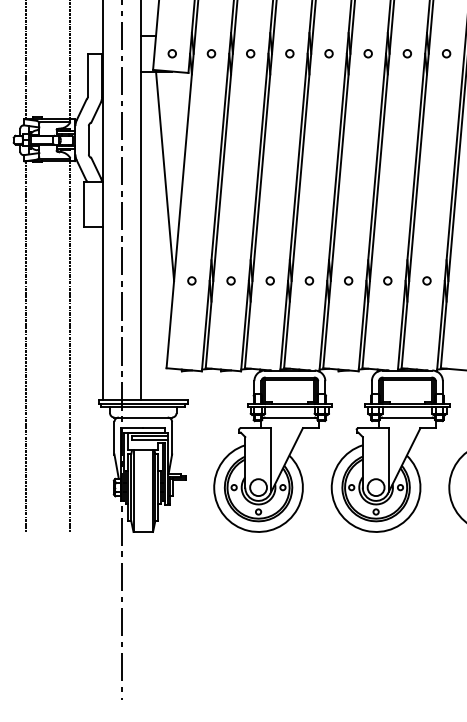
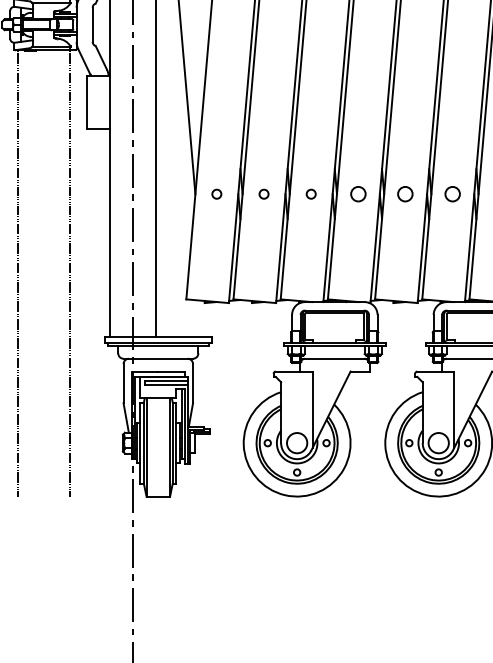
circle: (309, 280) -> (358, 193), size x1.6
circle: (348, 280) -> (405, 193), size x1.6
circle: (387, 280) -> (452, 193), size x1.6

